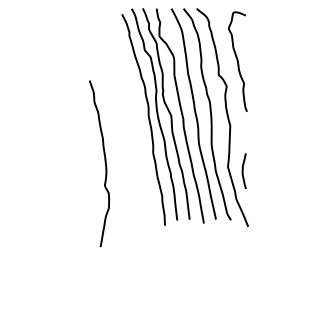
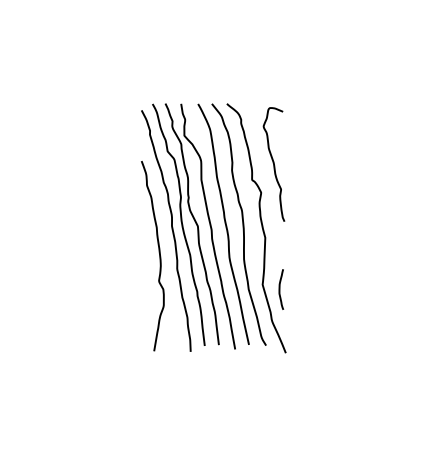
curve: (105, 164) -> (159, 256), moved

